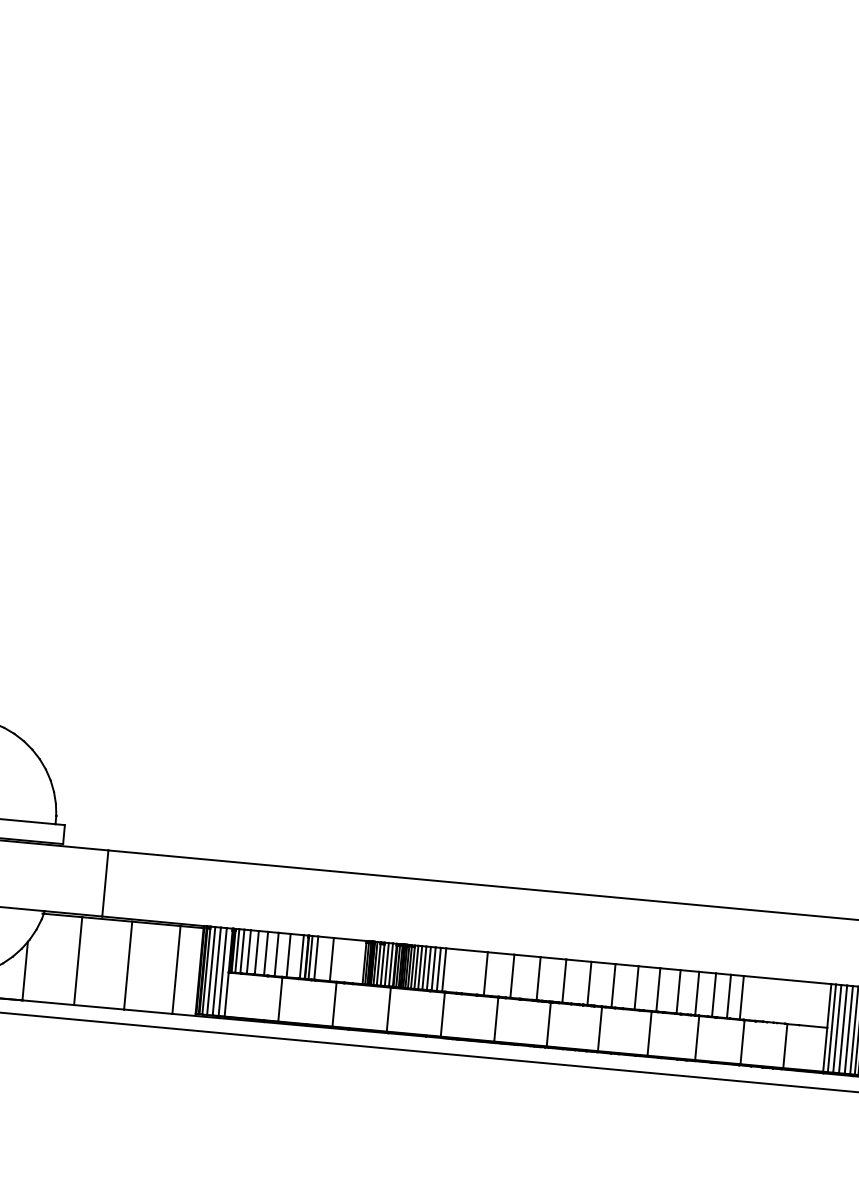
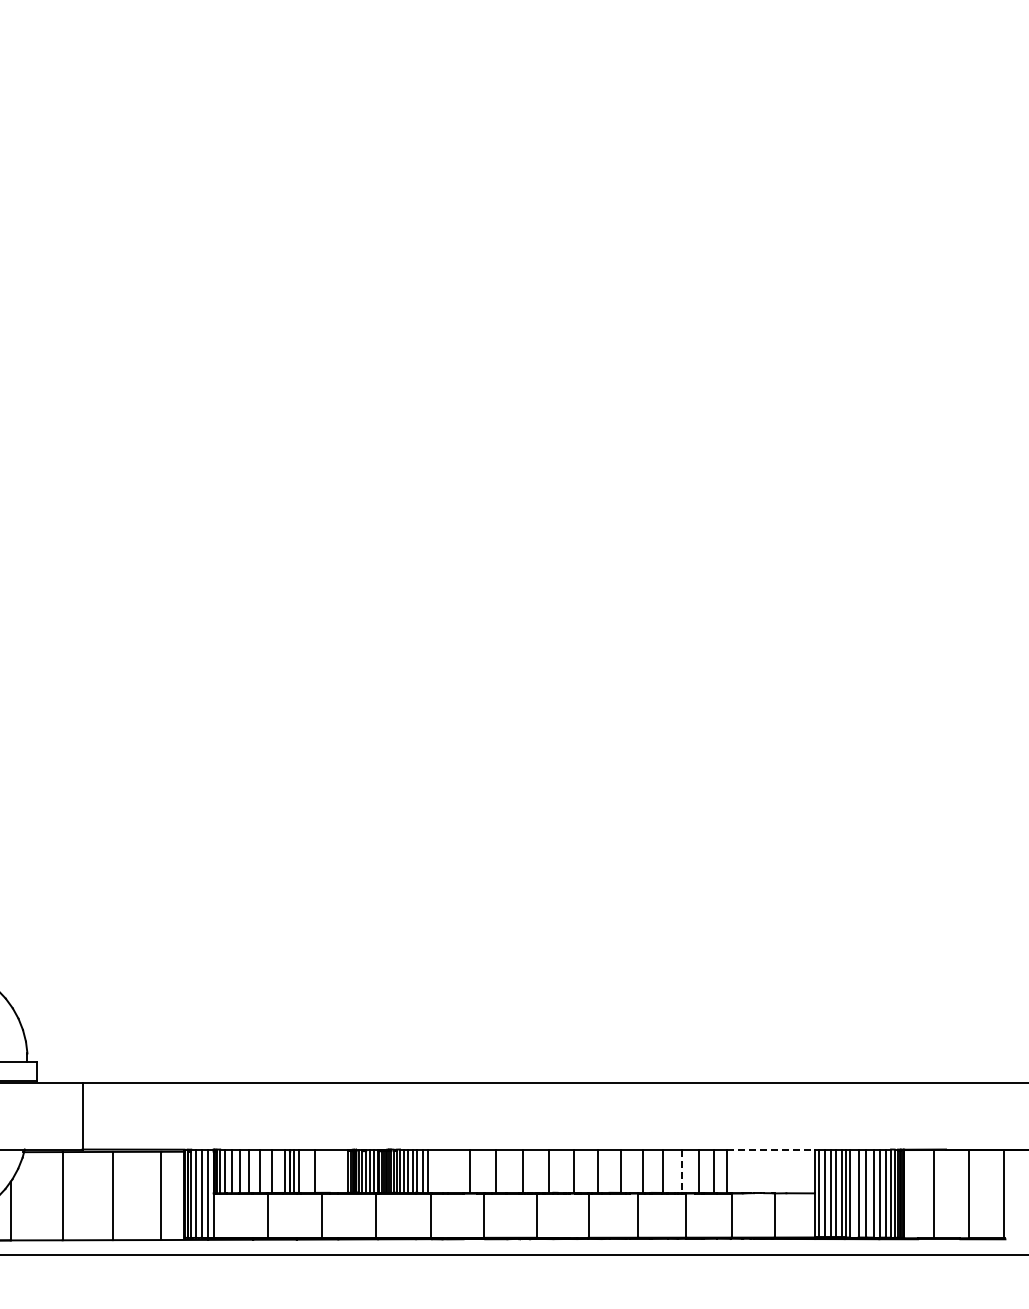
line: (787, 980) -> (770, 1149), solid -> dashed
line: (697, 993) -> (682, 1171), solid -> dashed

